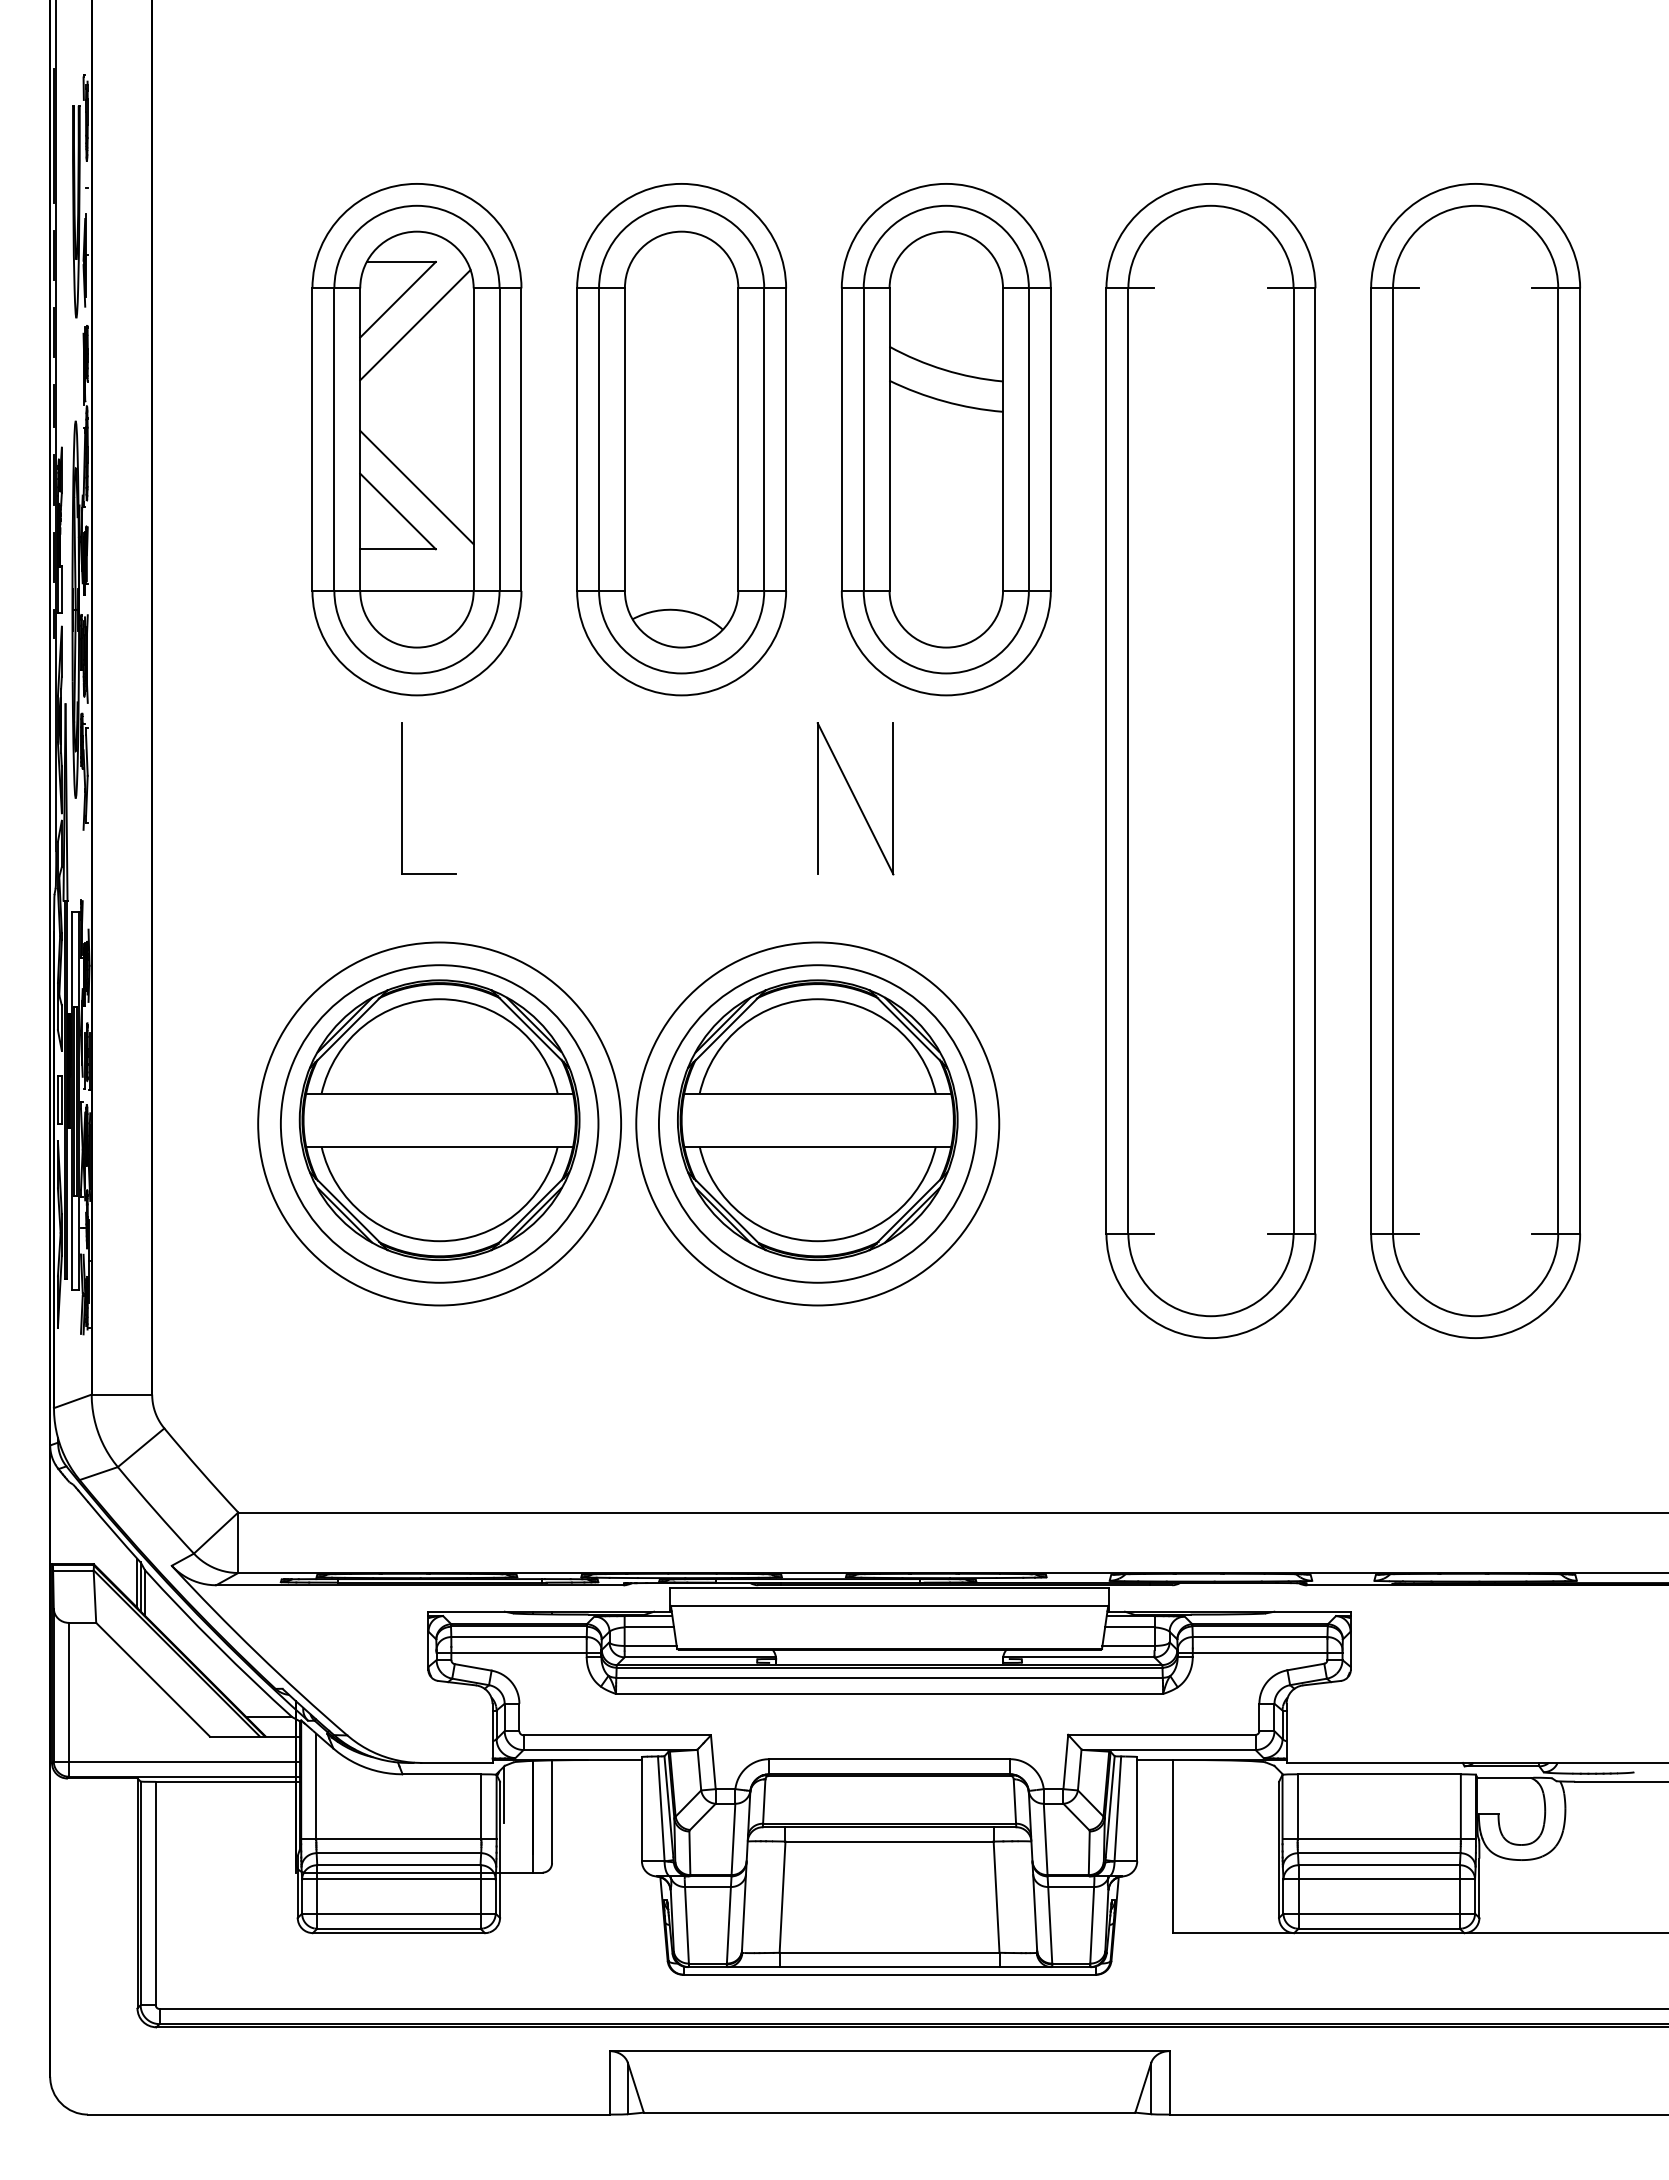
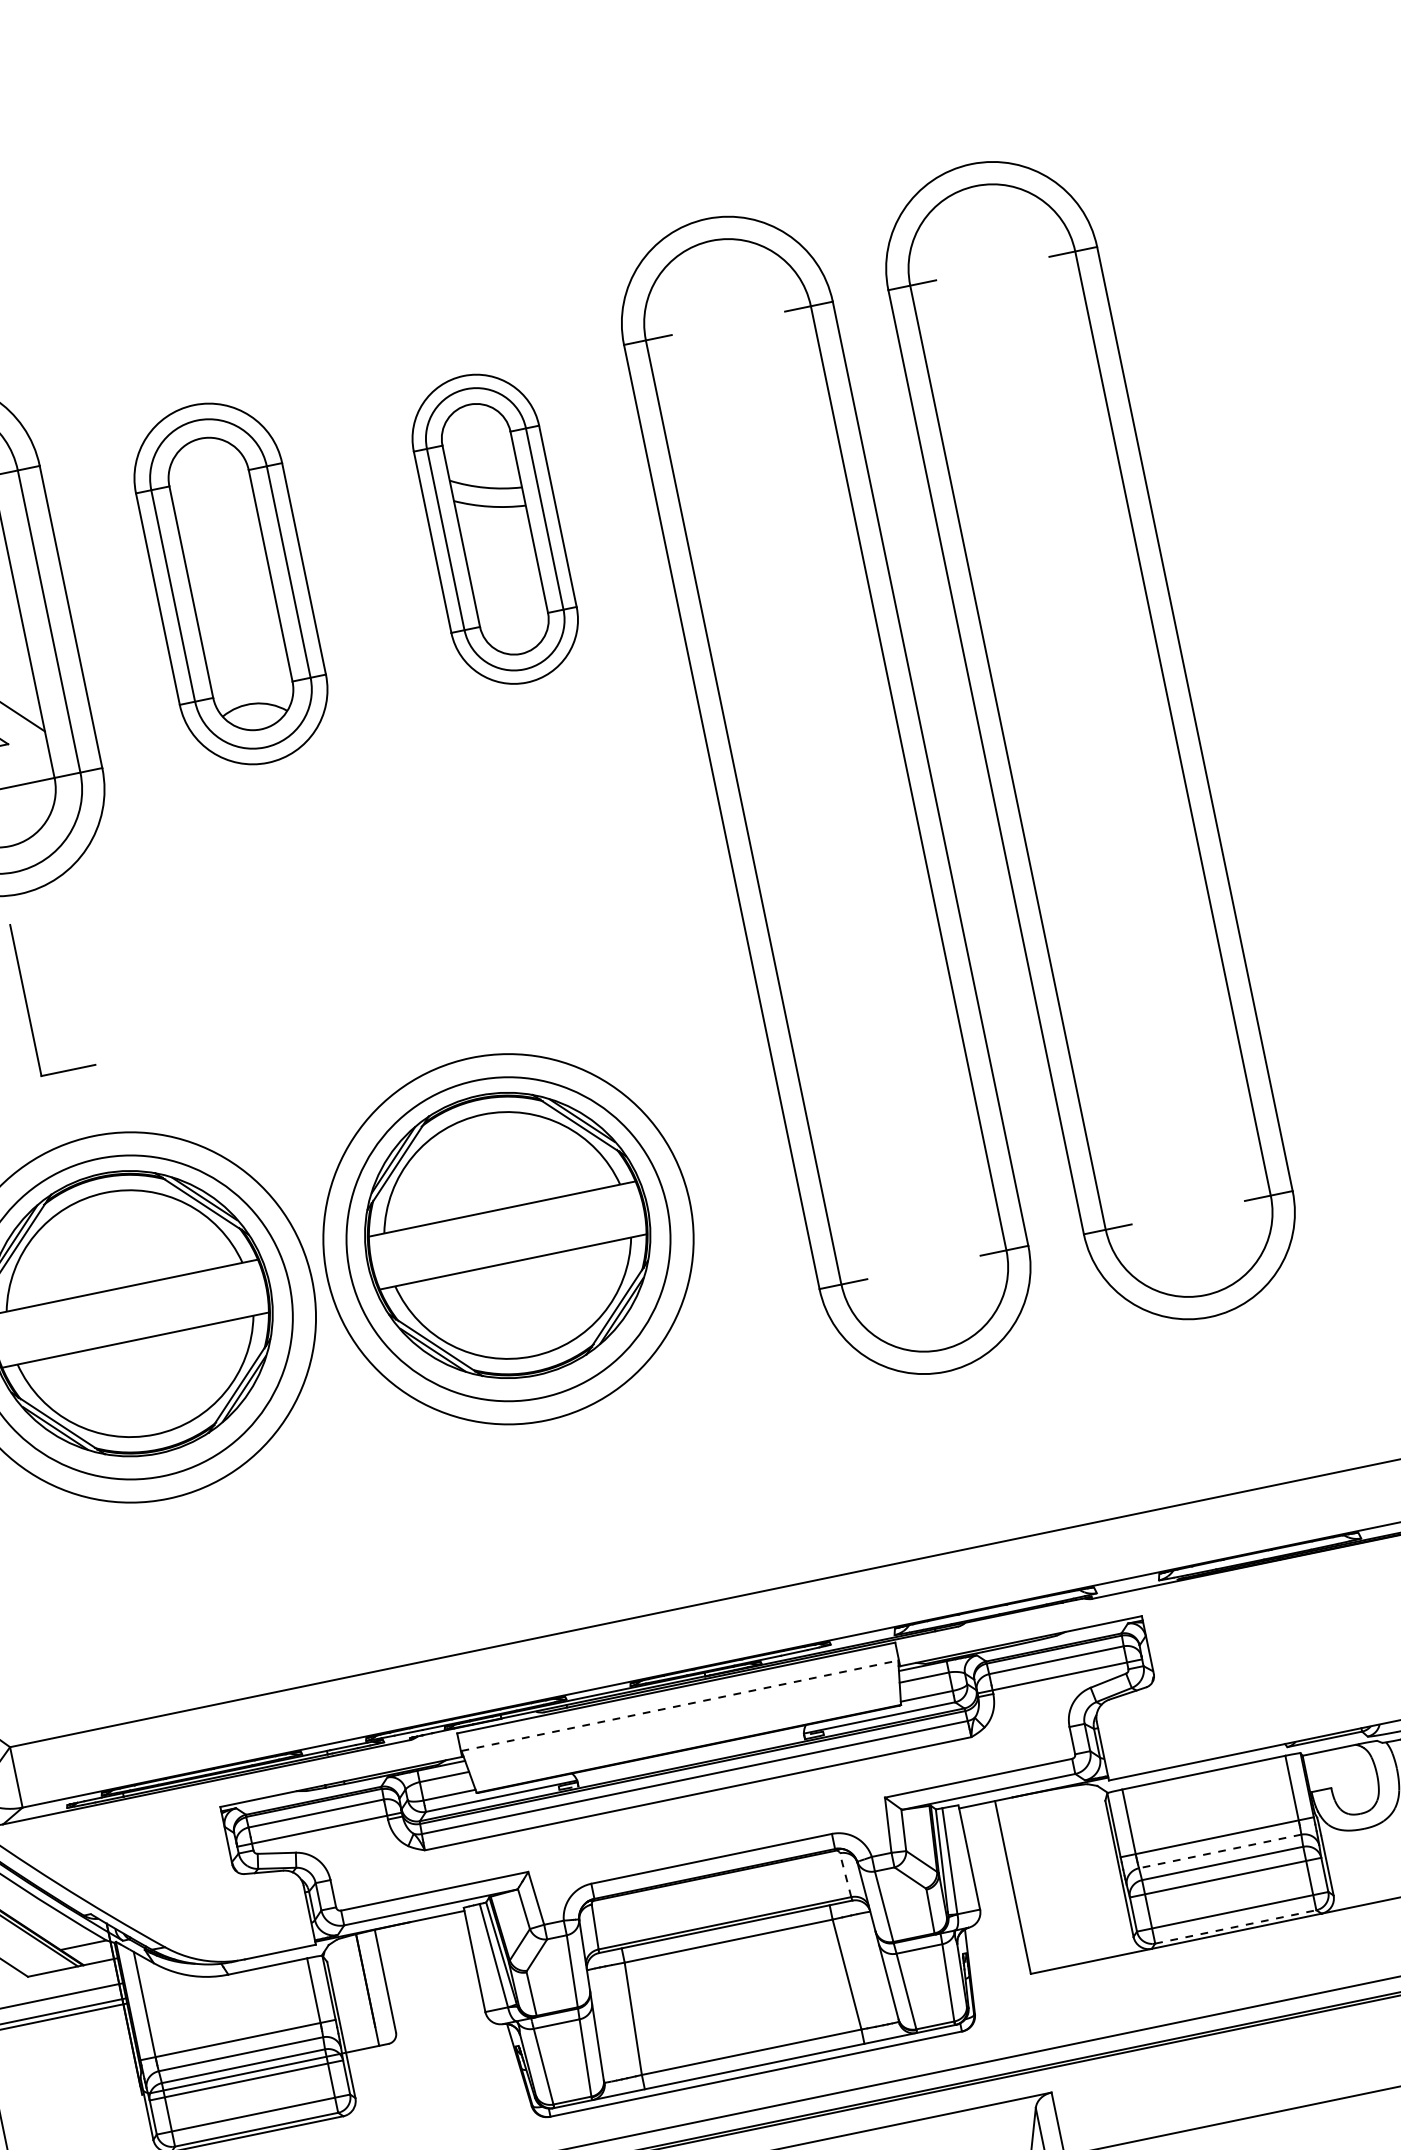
part: (681, 439) -> (230, 583), size x0.7
part: (945, 439) -> (494, 529), size x0.6
part: (855, 798) -> (478, 906), removed
line: (889, 1605) -> (679, 1705), solid -> dashed
line: (503, 1795) -> (333, 1974), removed
line: (1014, 1801) -> (845, 1875), solid -> dashed
line: (1378, 1853) -> (1219, 1851), solid -> dashed
line: (1379, 1928) -> (1236, 1926), solid -> dashed

